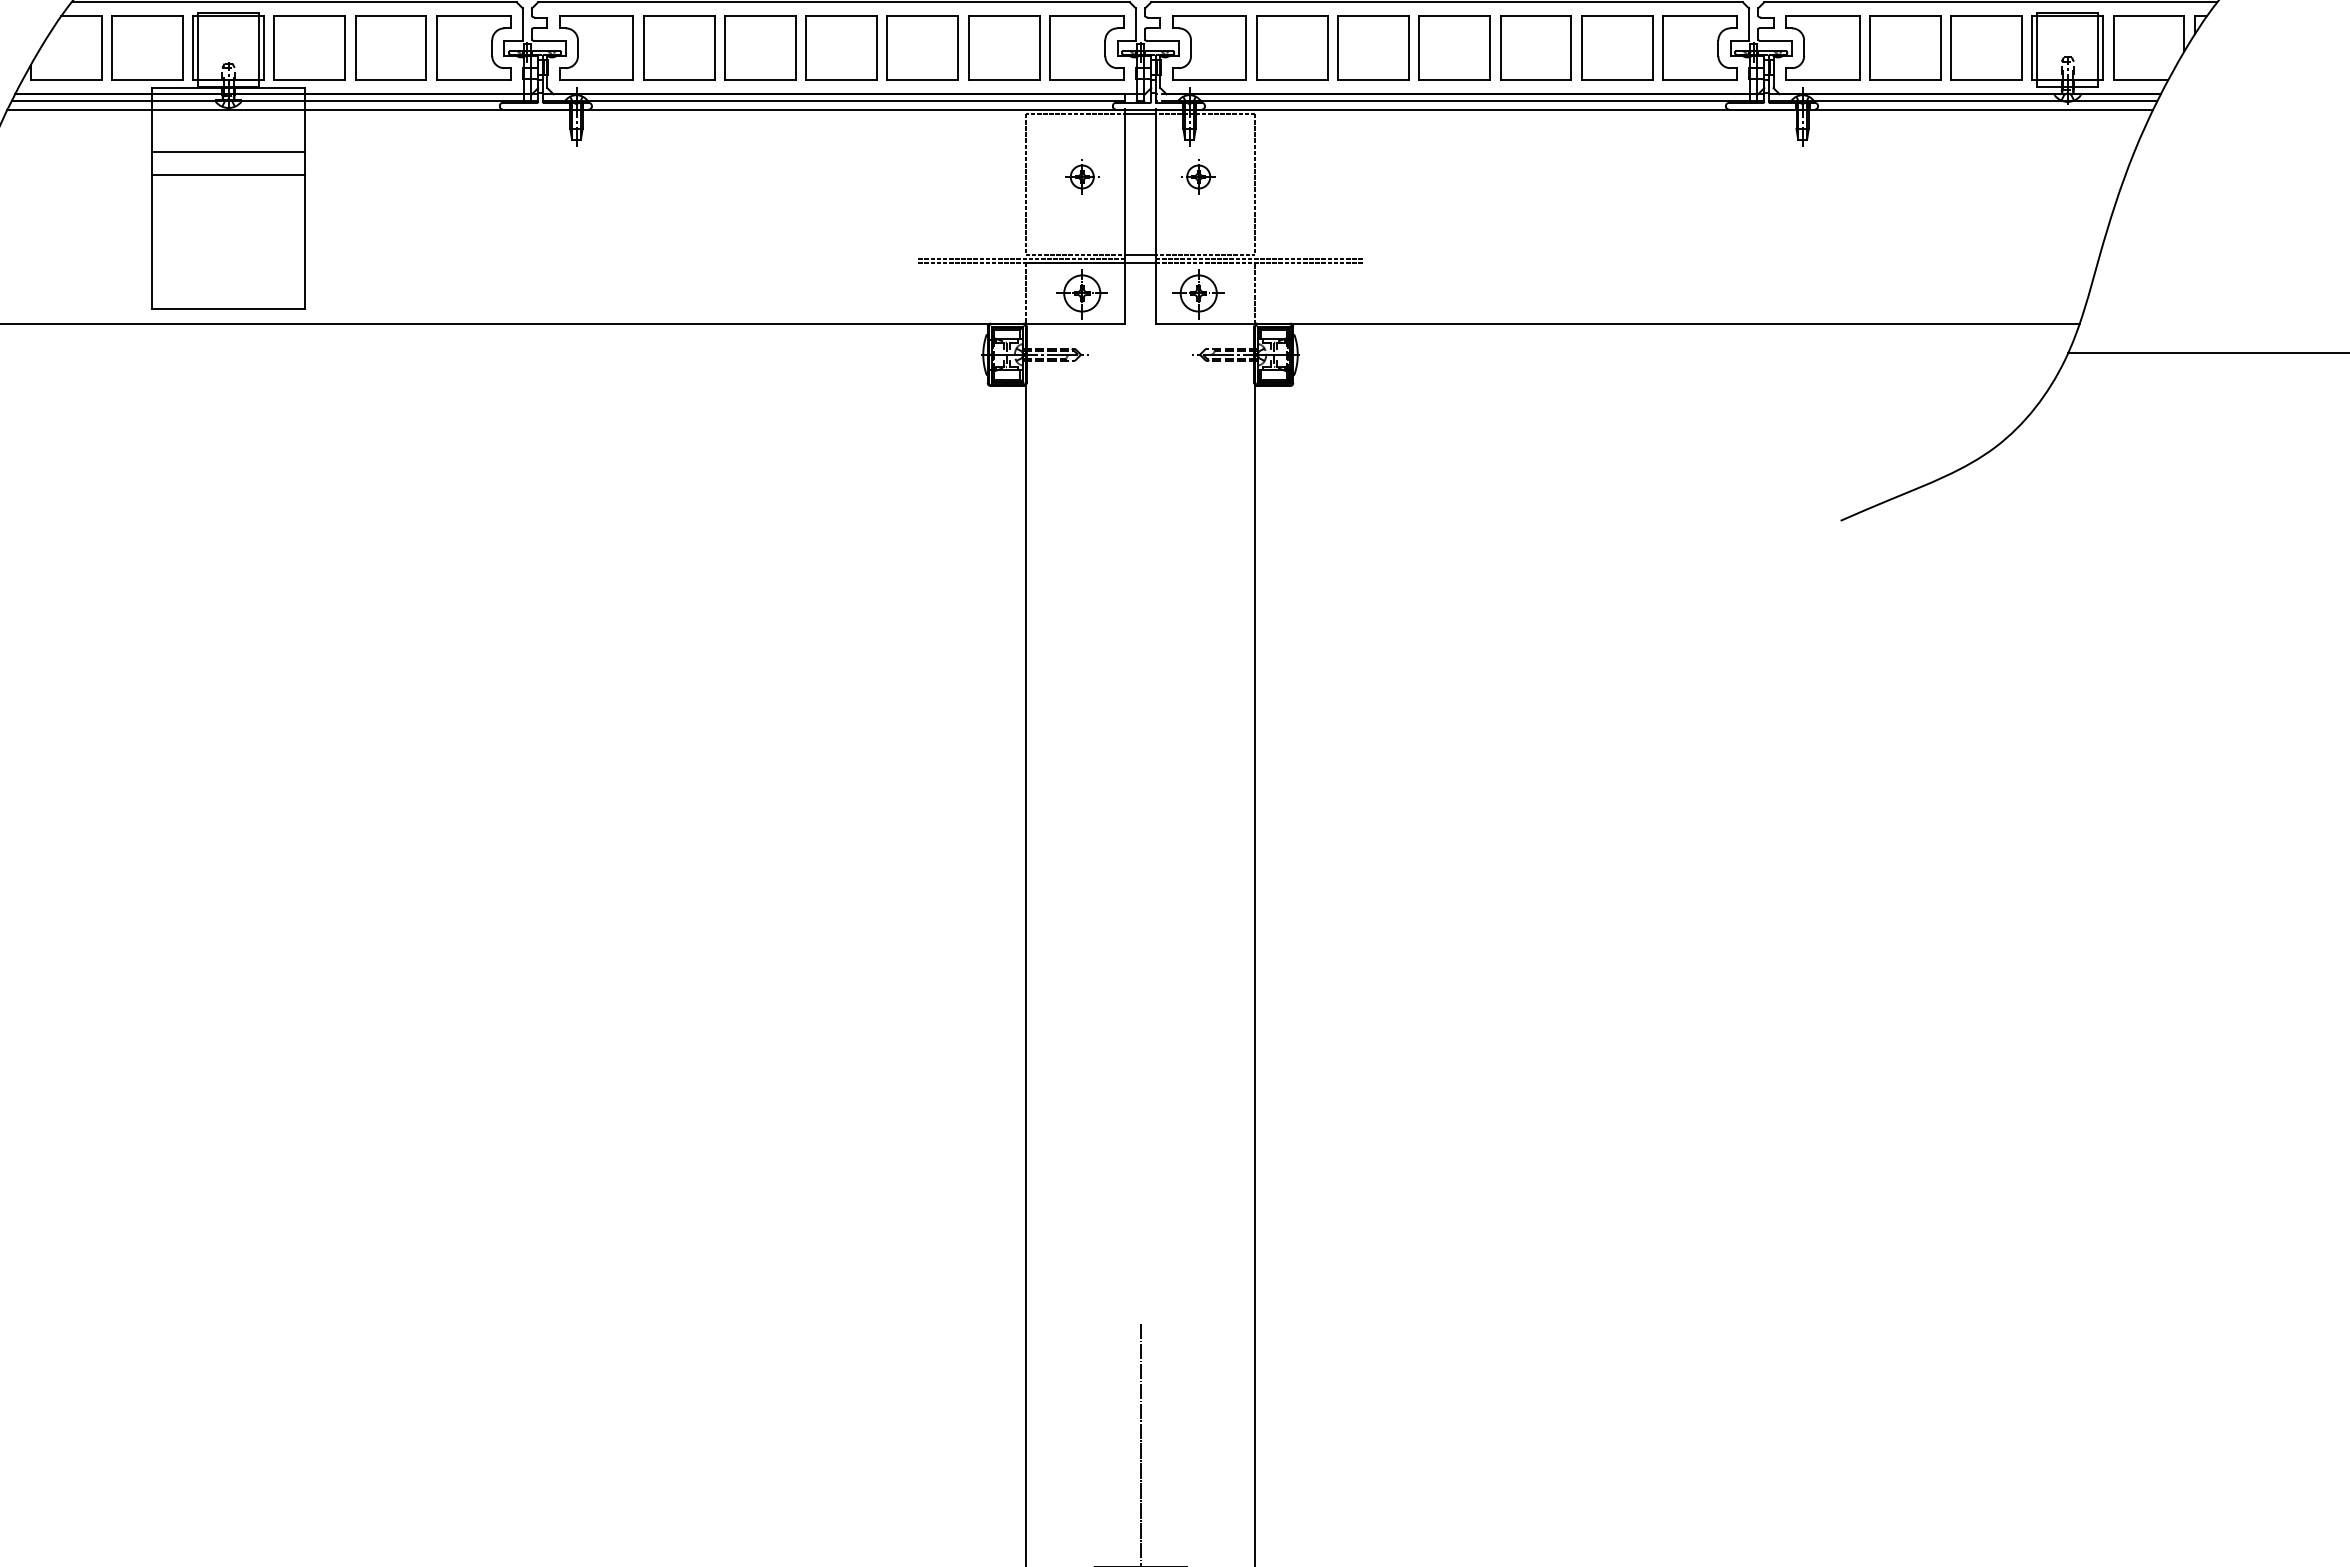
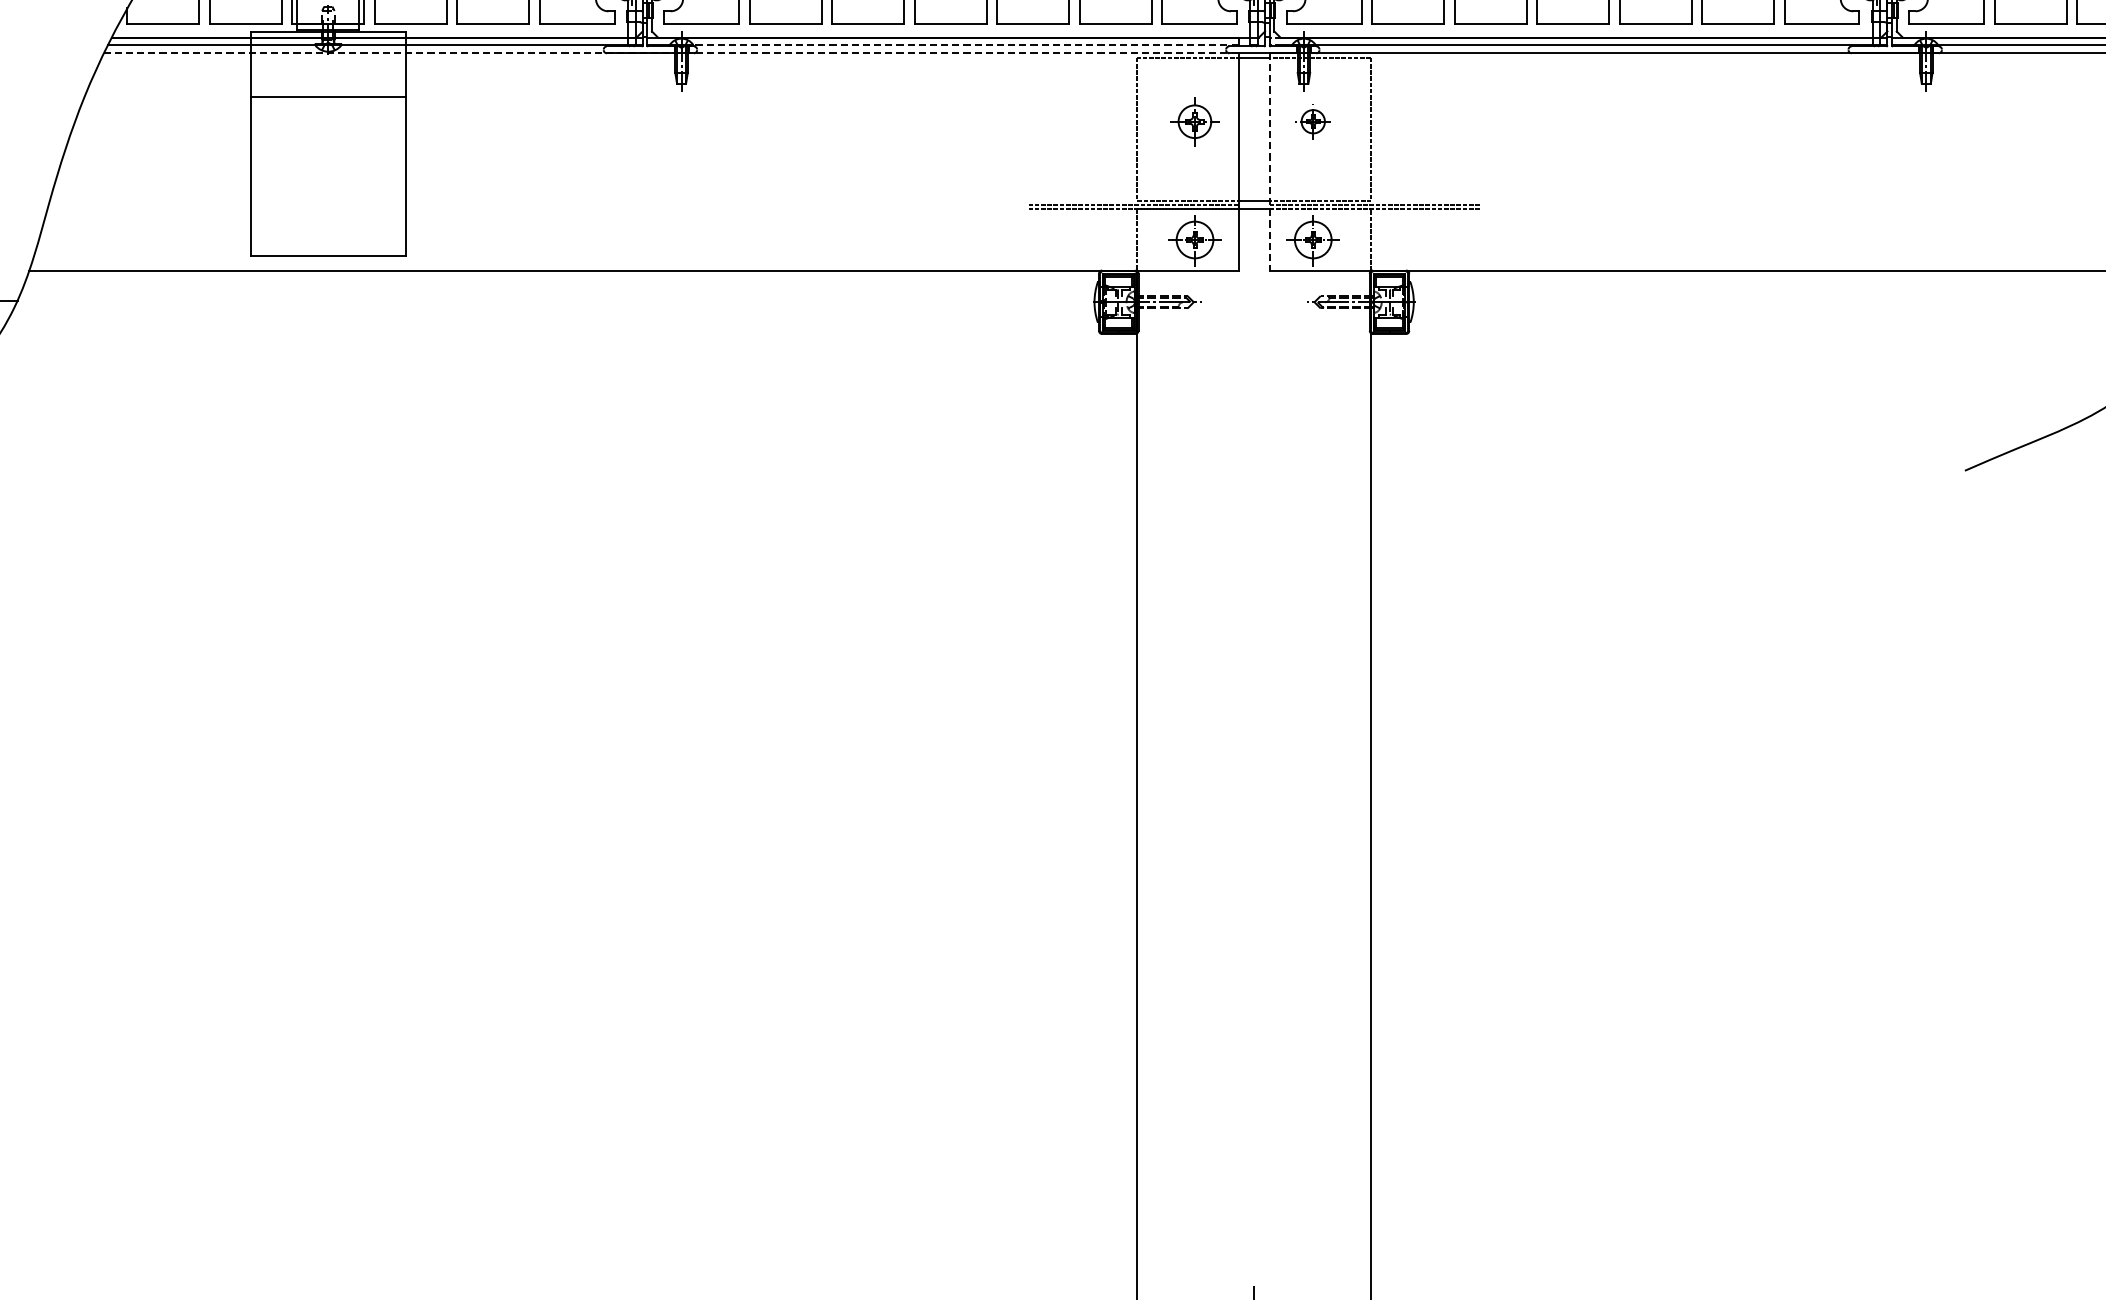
line: (855, 101) -> (964, 45), solid -> dashed
line: (566, 109) -> (671, 53), solid -> dashed
line: (228, 175) -> (328, 120), removed
part: (1082, 176) -> (1195, 121), size x1.4
line: (1155, 217) -> (1269, 162), solid -> dashed

